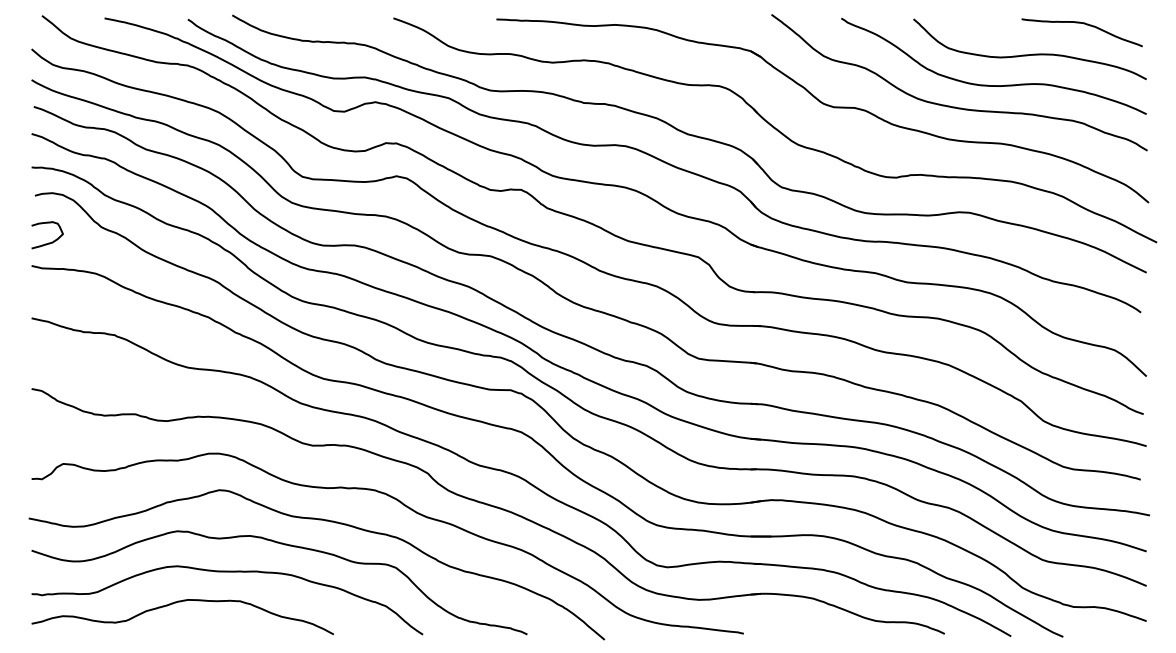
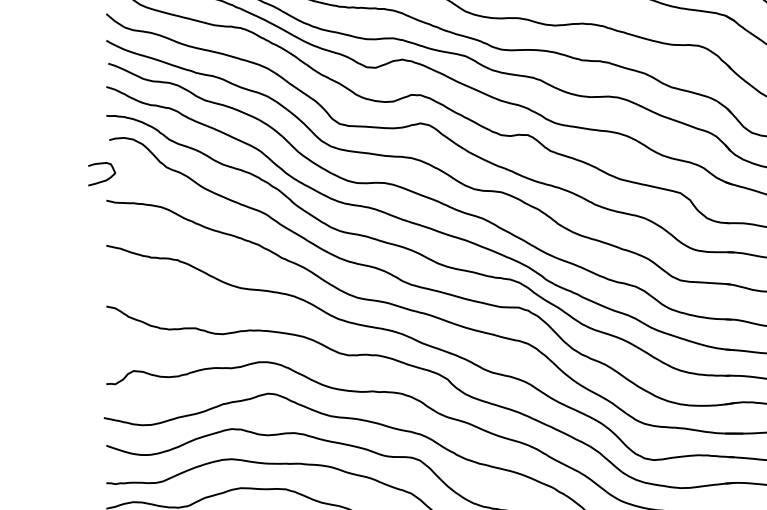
curve: (48, 242) -> (102, 180), moved

